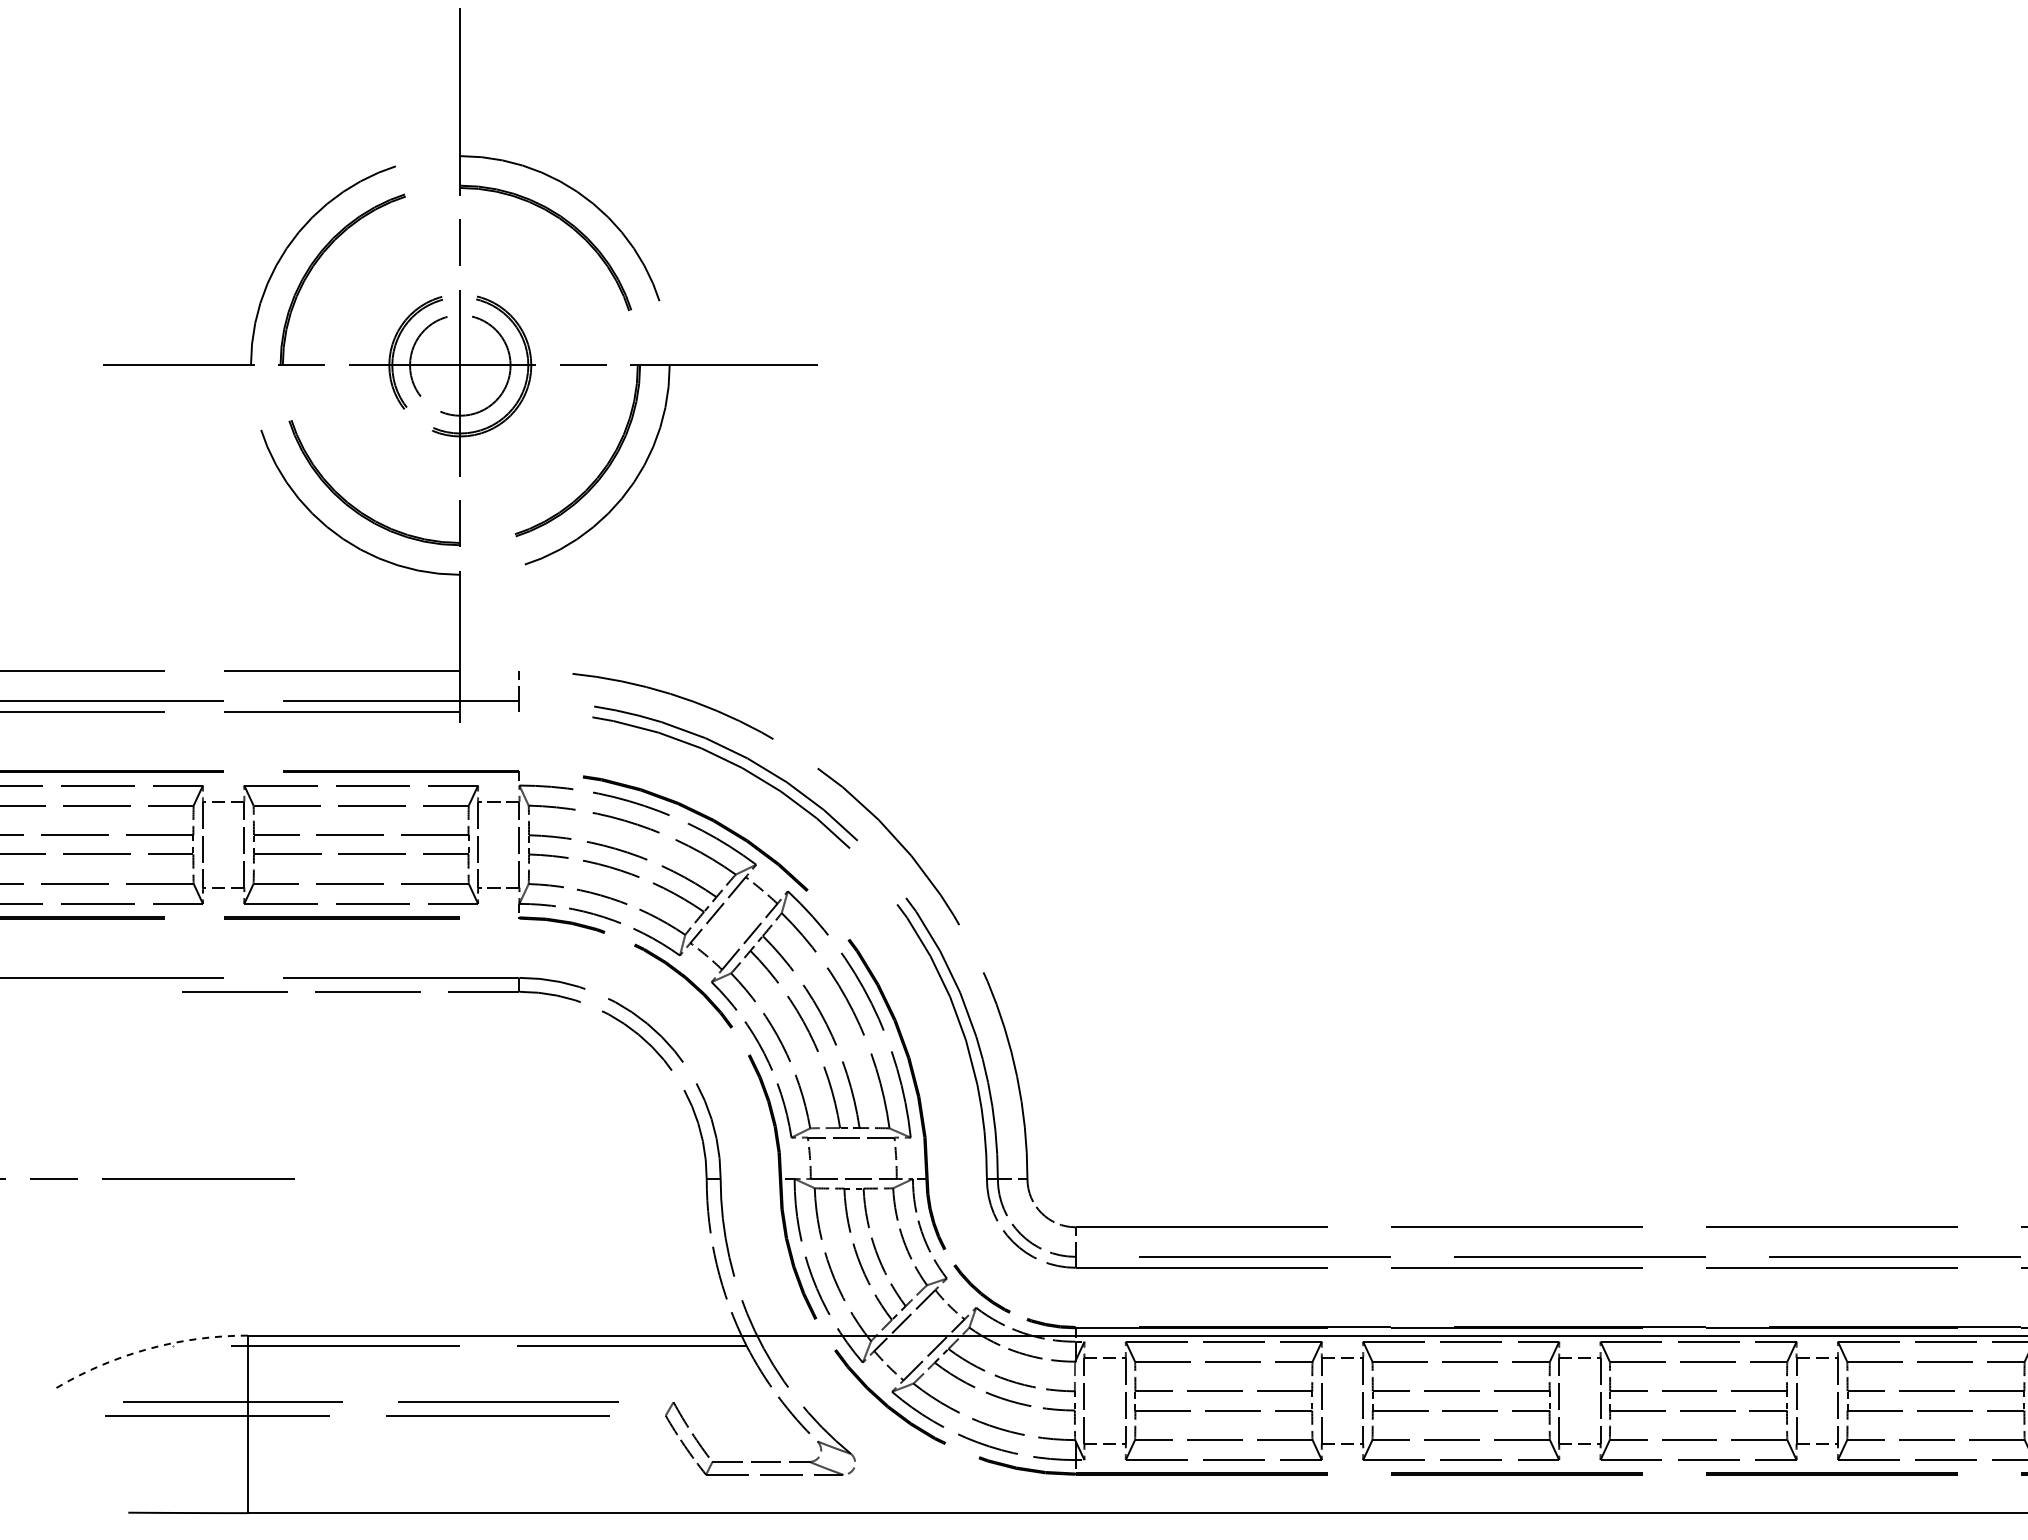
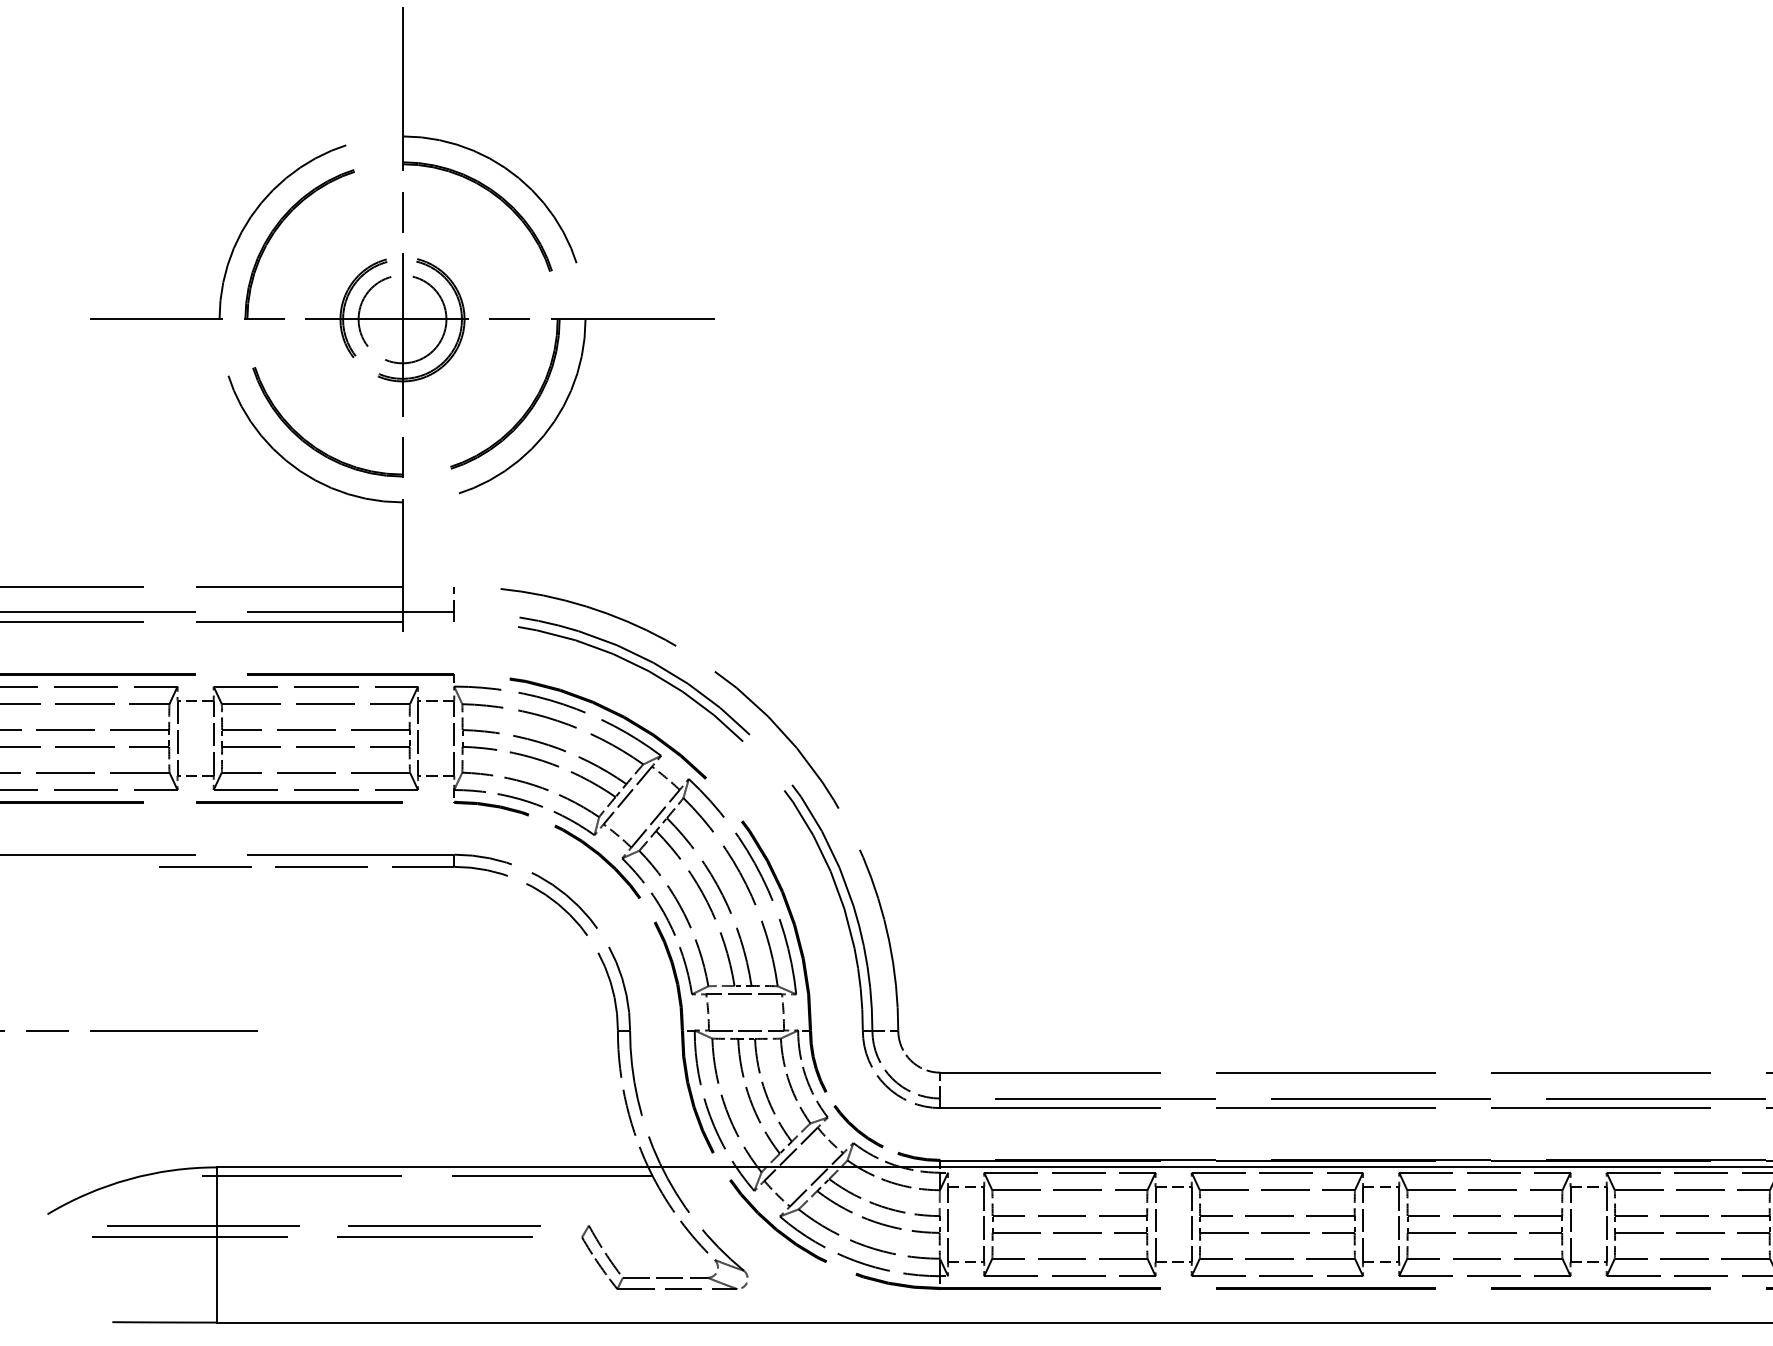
arc: (147, 1349) -> (129, 1179), dashed -> solid

